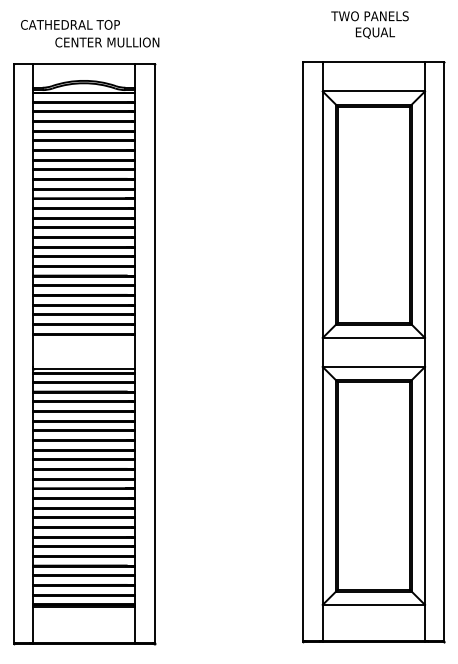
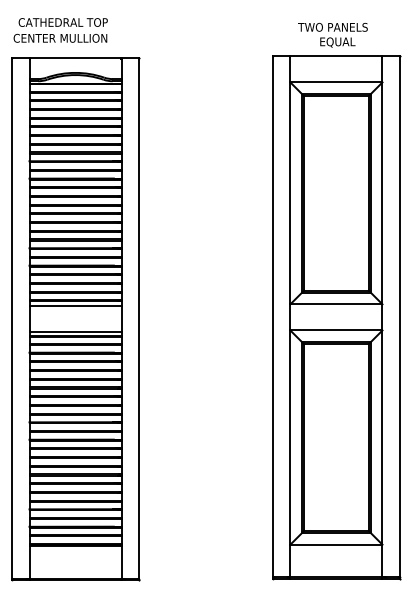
text: (369, 24) -> (332, 34), moved
text: (107, 42) -> (60, 38), moved
line: (83, 339) -> (75, 305), added

